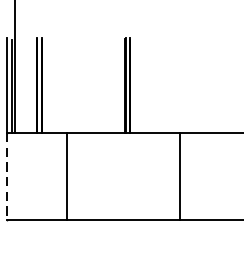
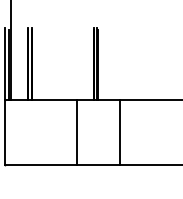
line: (6, 176) -> (4, 132), dashed -> solid
line: (67, 176) -> (76, 132), moved
line: (179, 176) -> (119, 132), moved

